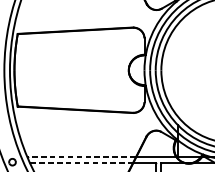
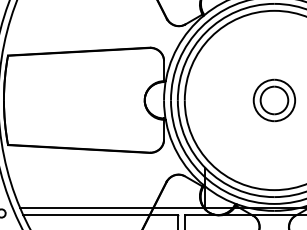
line: (81, 157) -> (86, 207), dashed -> solid
line: (82, 163) -> (87, 214), dashed -> solid

